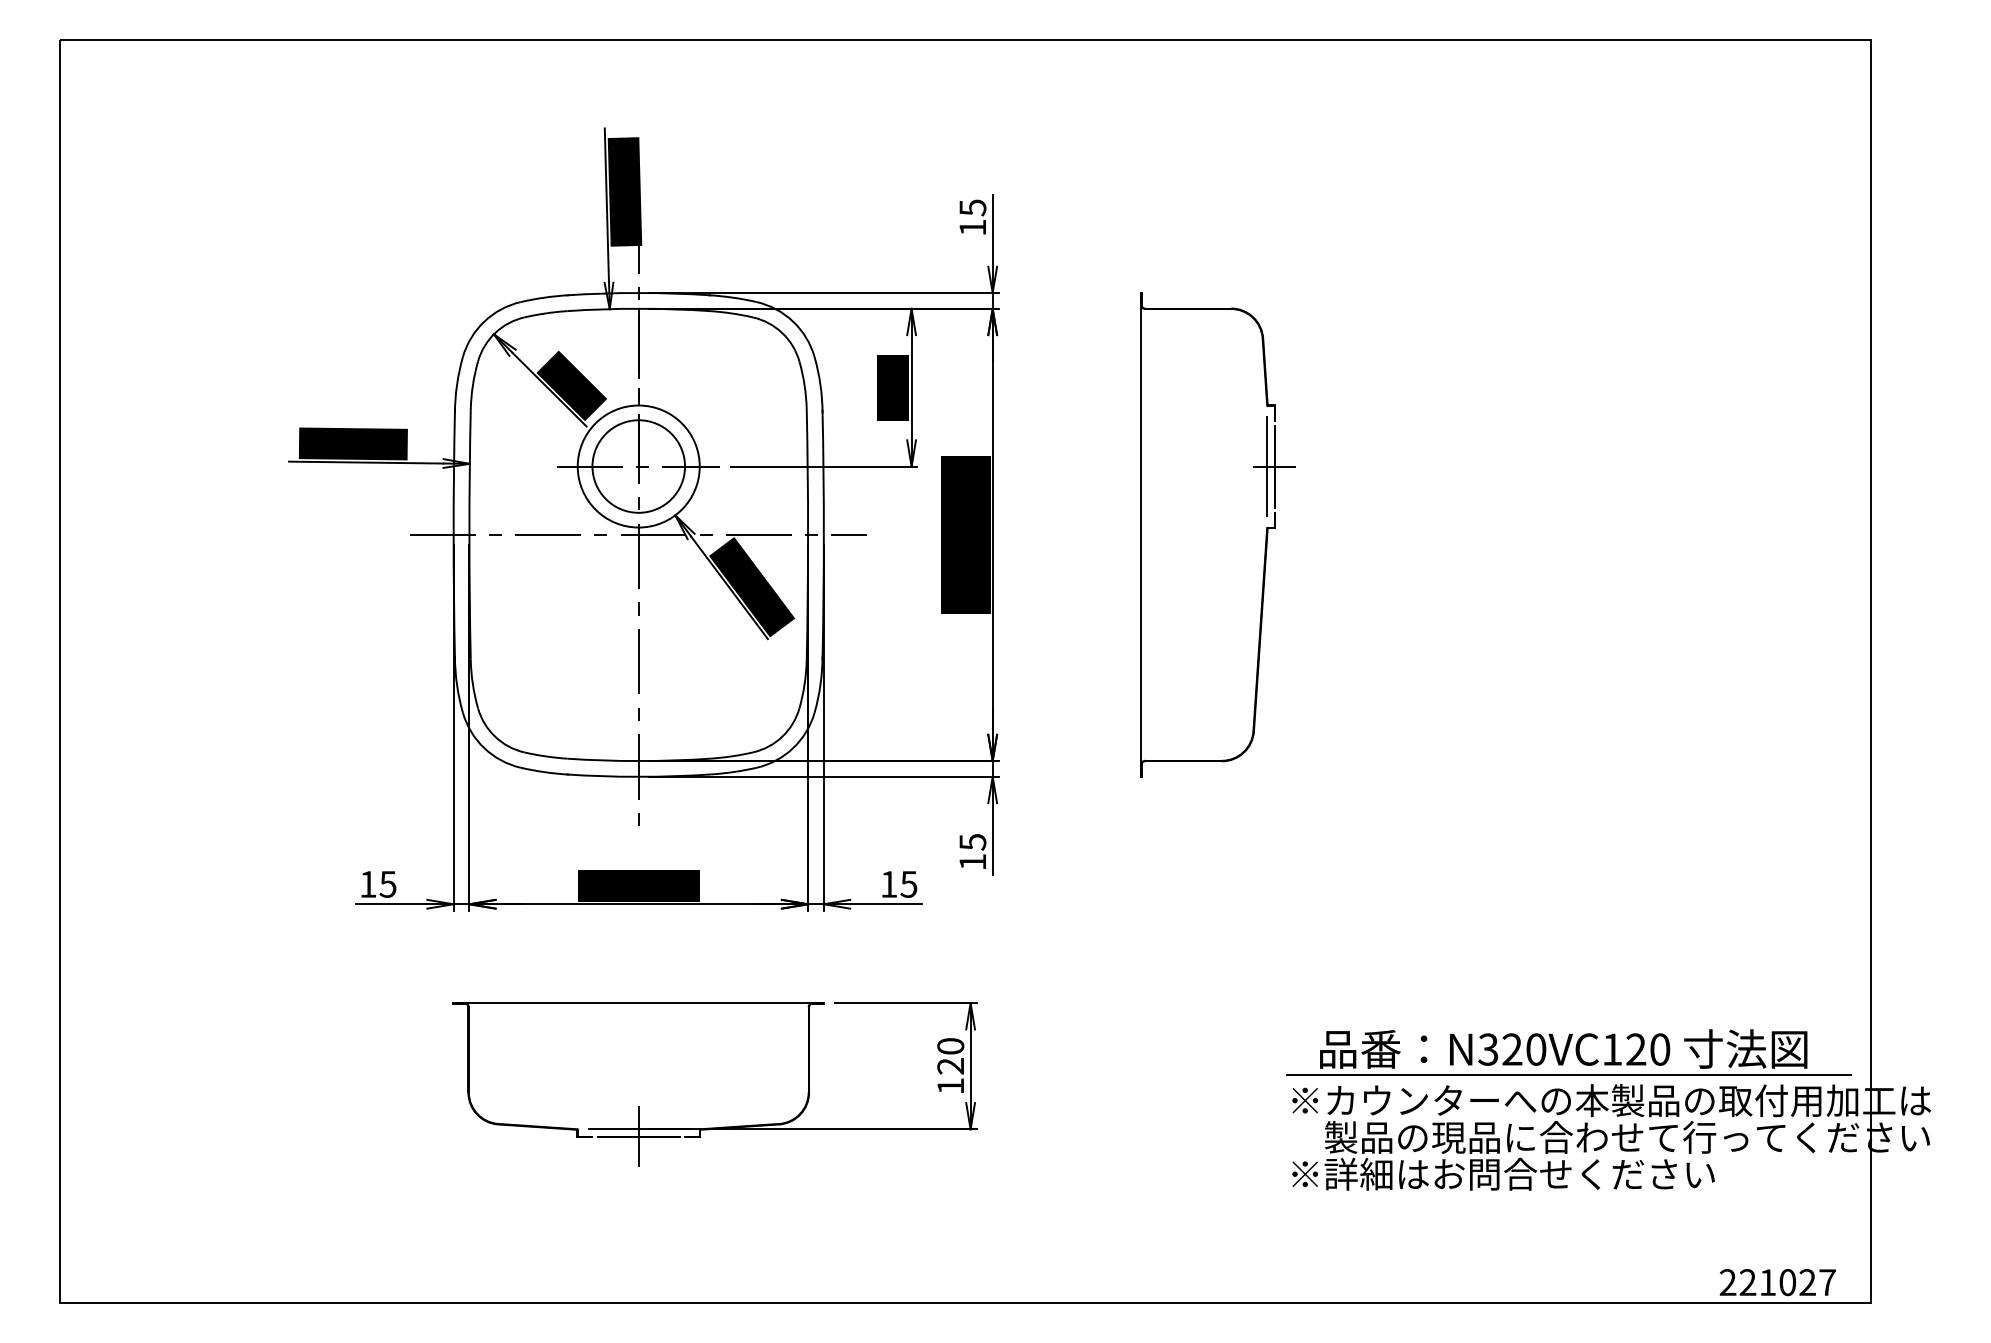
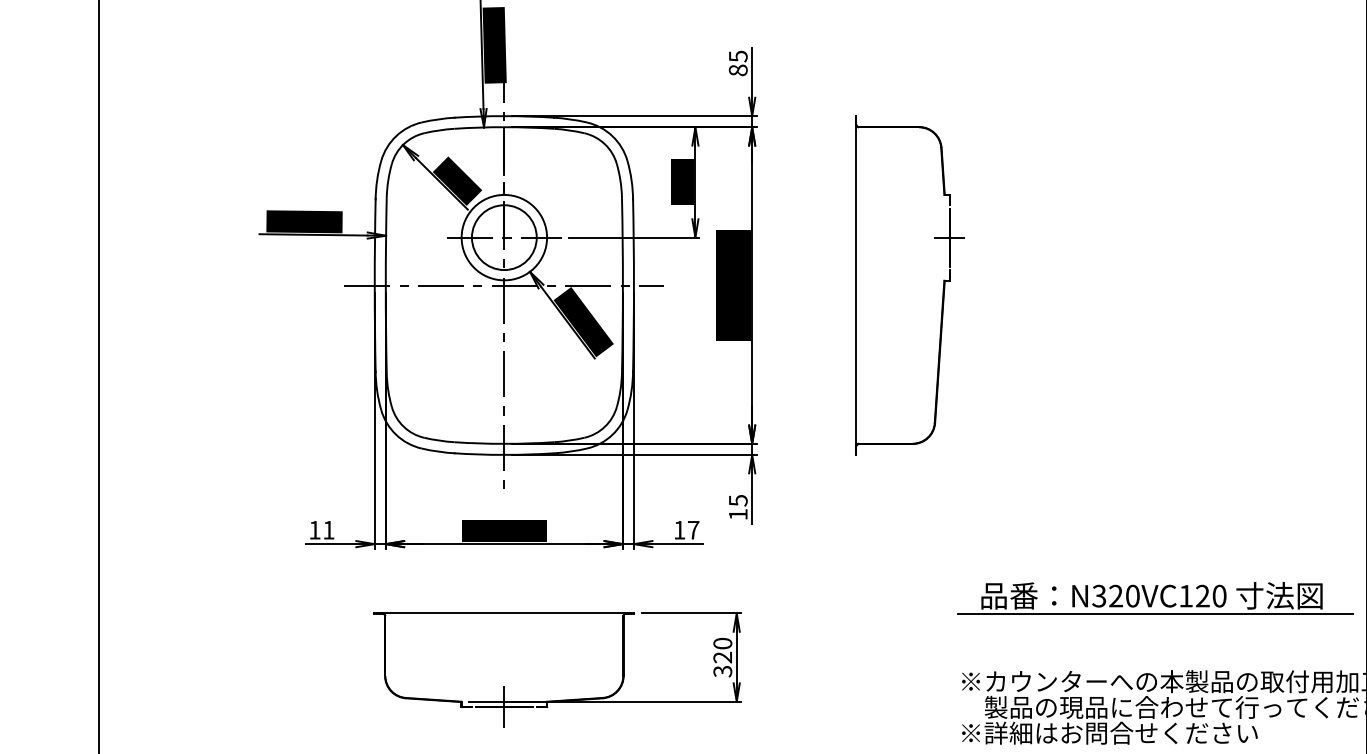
text: (972, 227) -> (738, 70), 15 -> 85
line: (1267, 466) -> (944, 237), removed
text: (387, 884) -> (328, 530), 15 -> 11
text: (908, 884) -> (693, 530), 15 -> 17
part: (1568, 1052) -> (1155, 598), moved
text: (950, 1086) -> (722, 671), 120 -> 320

